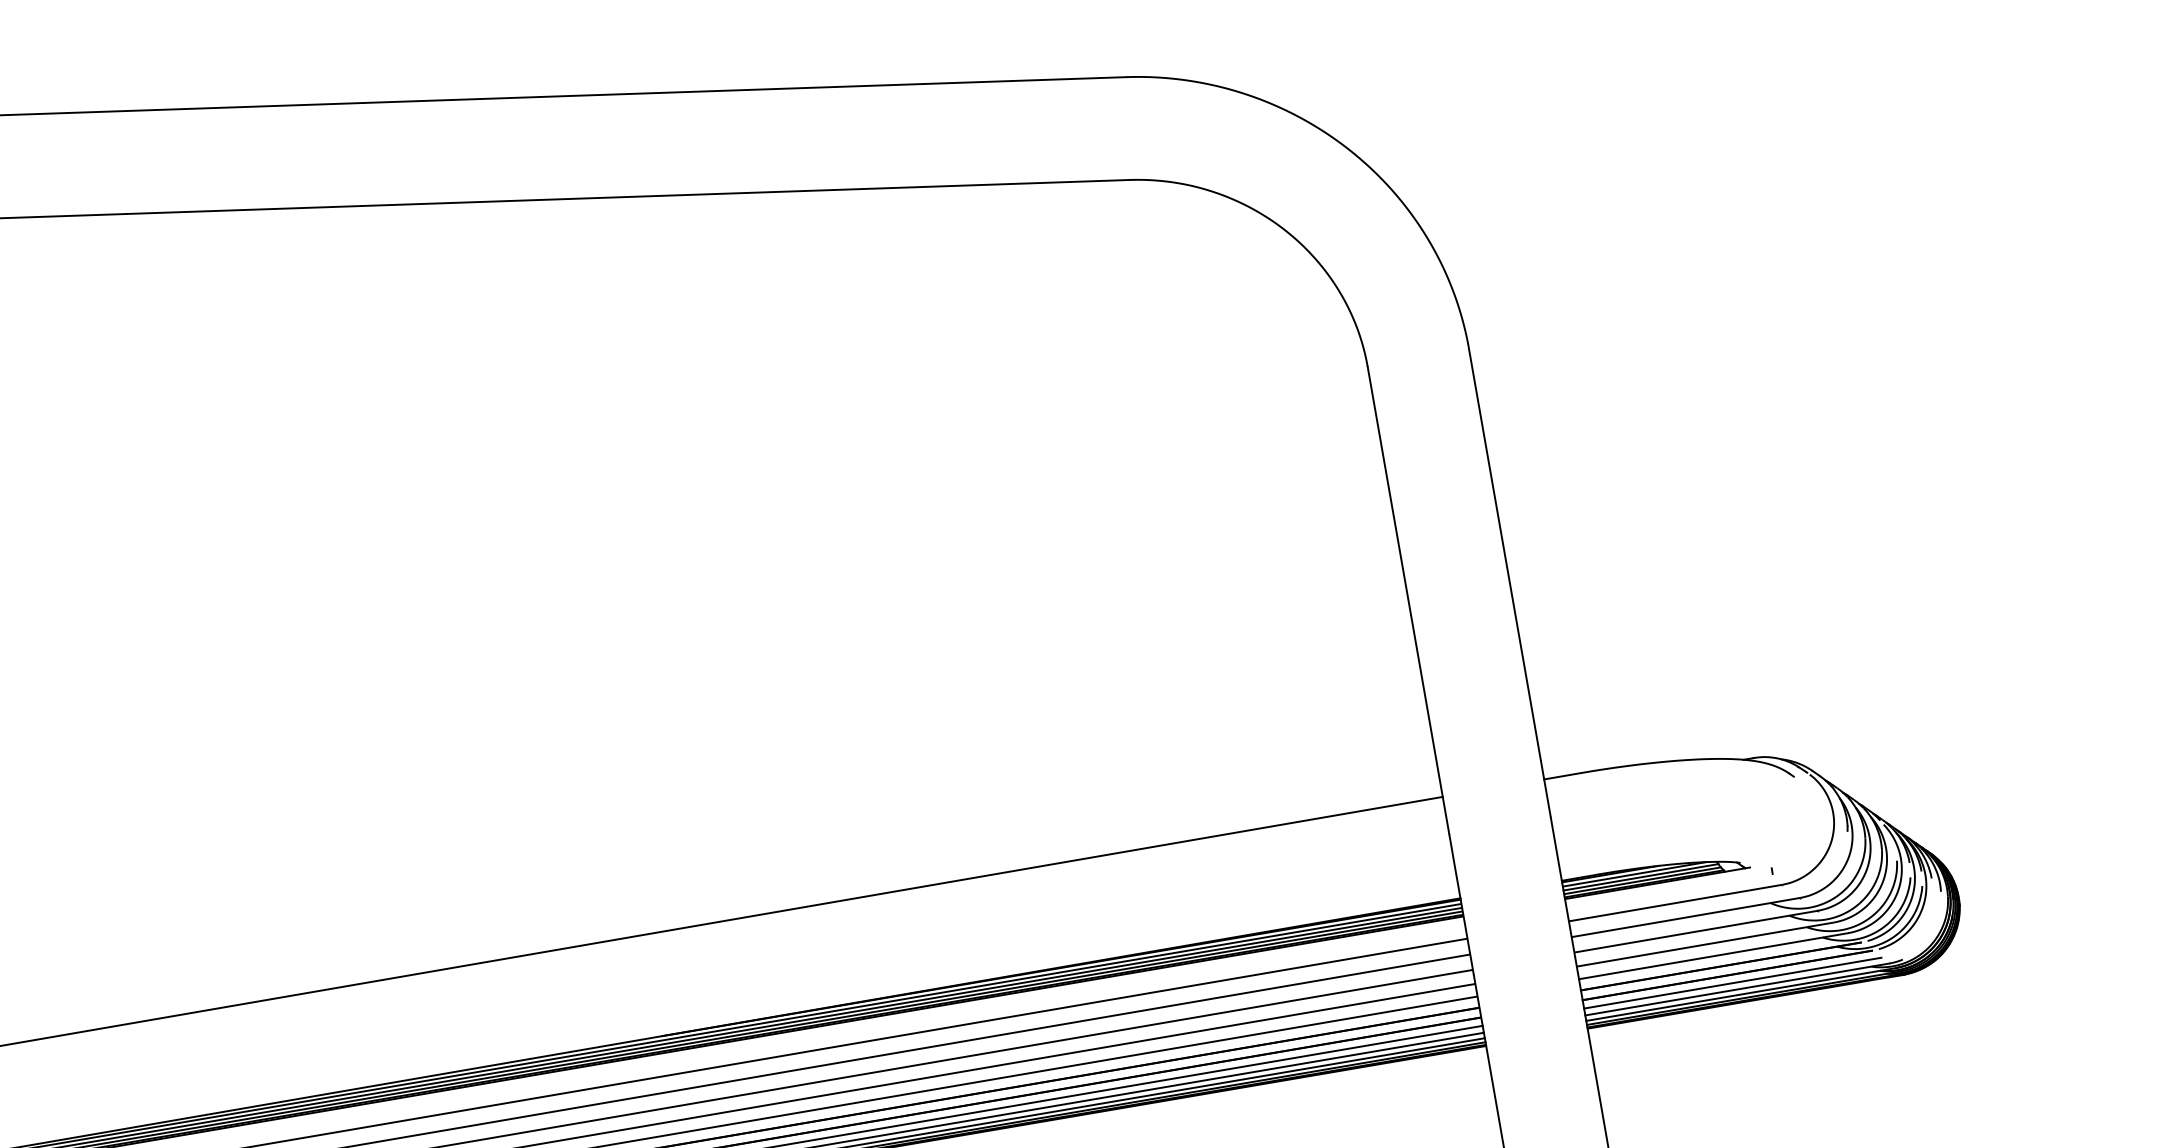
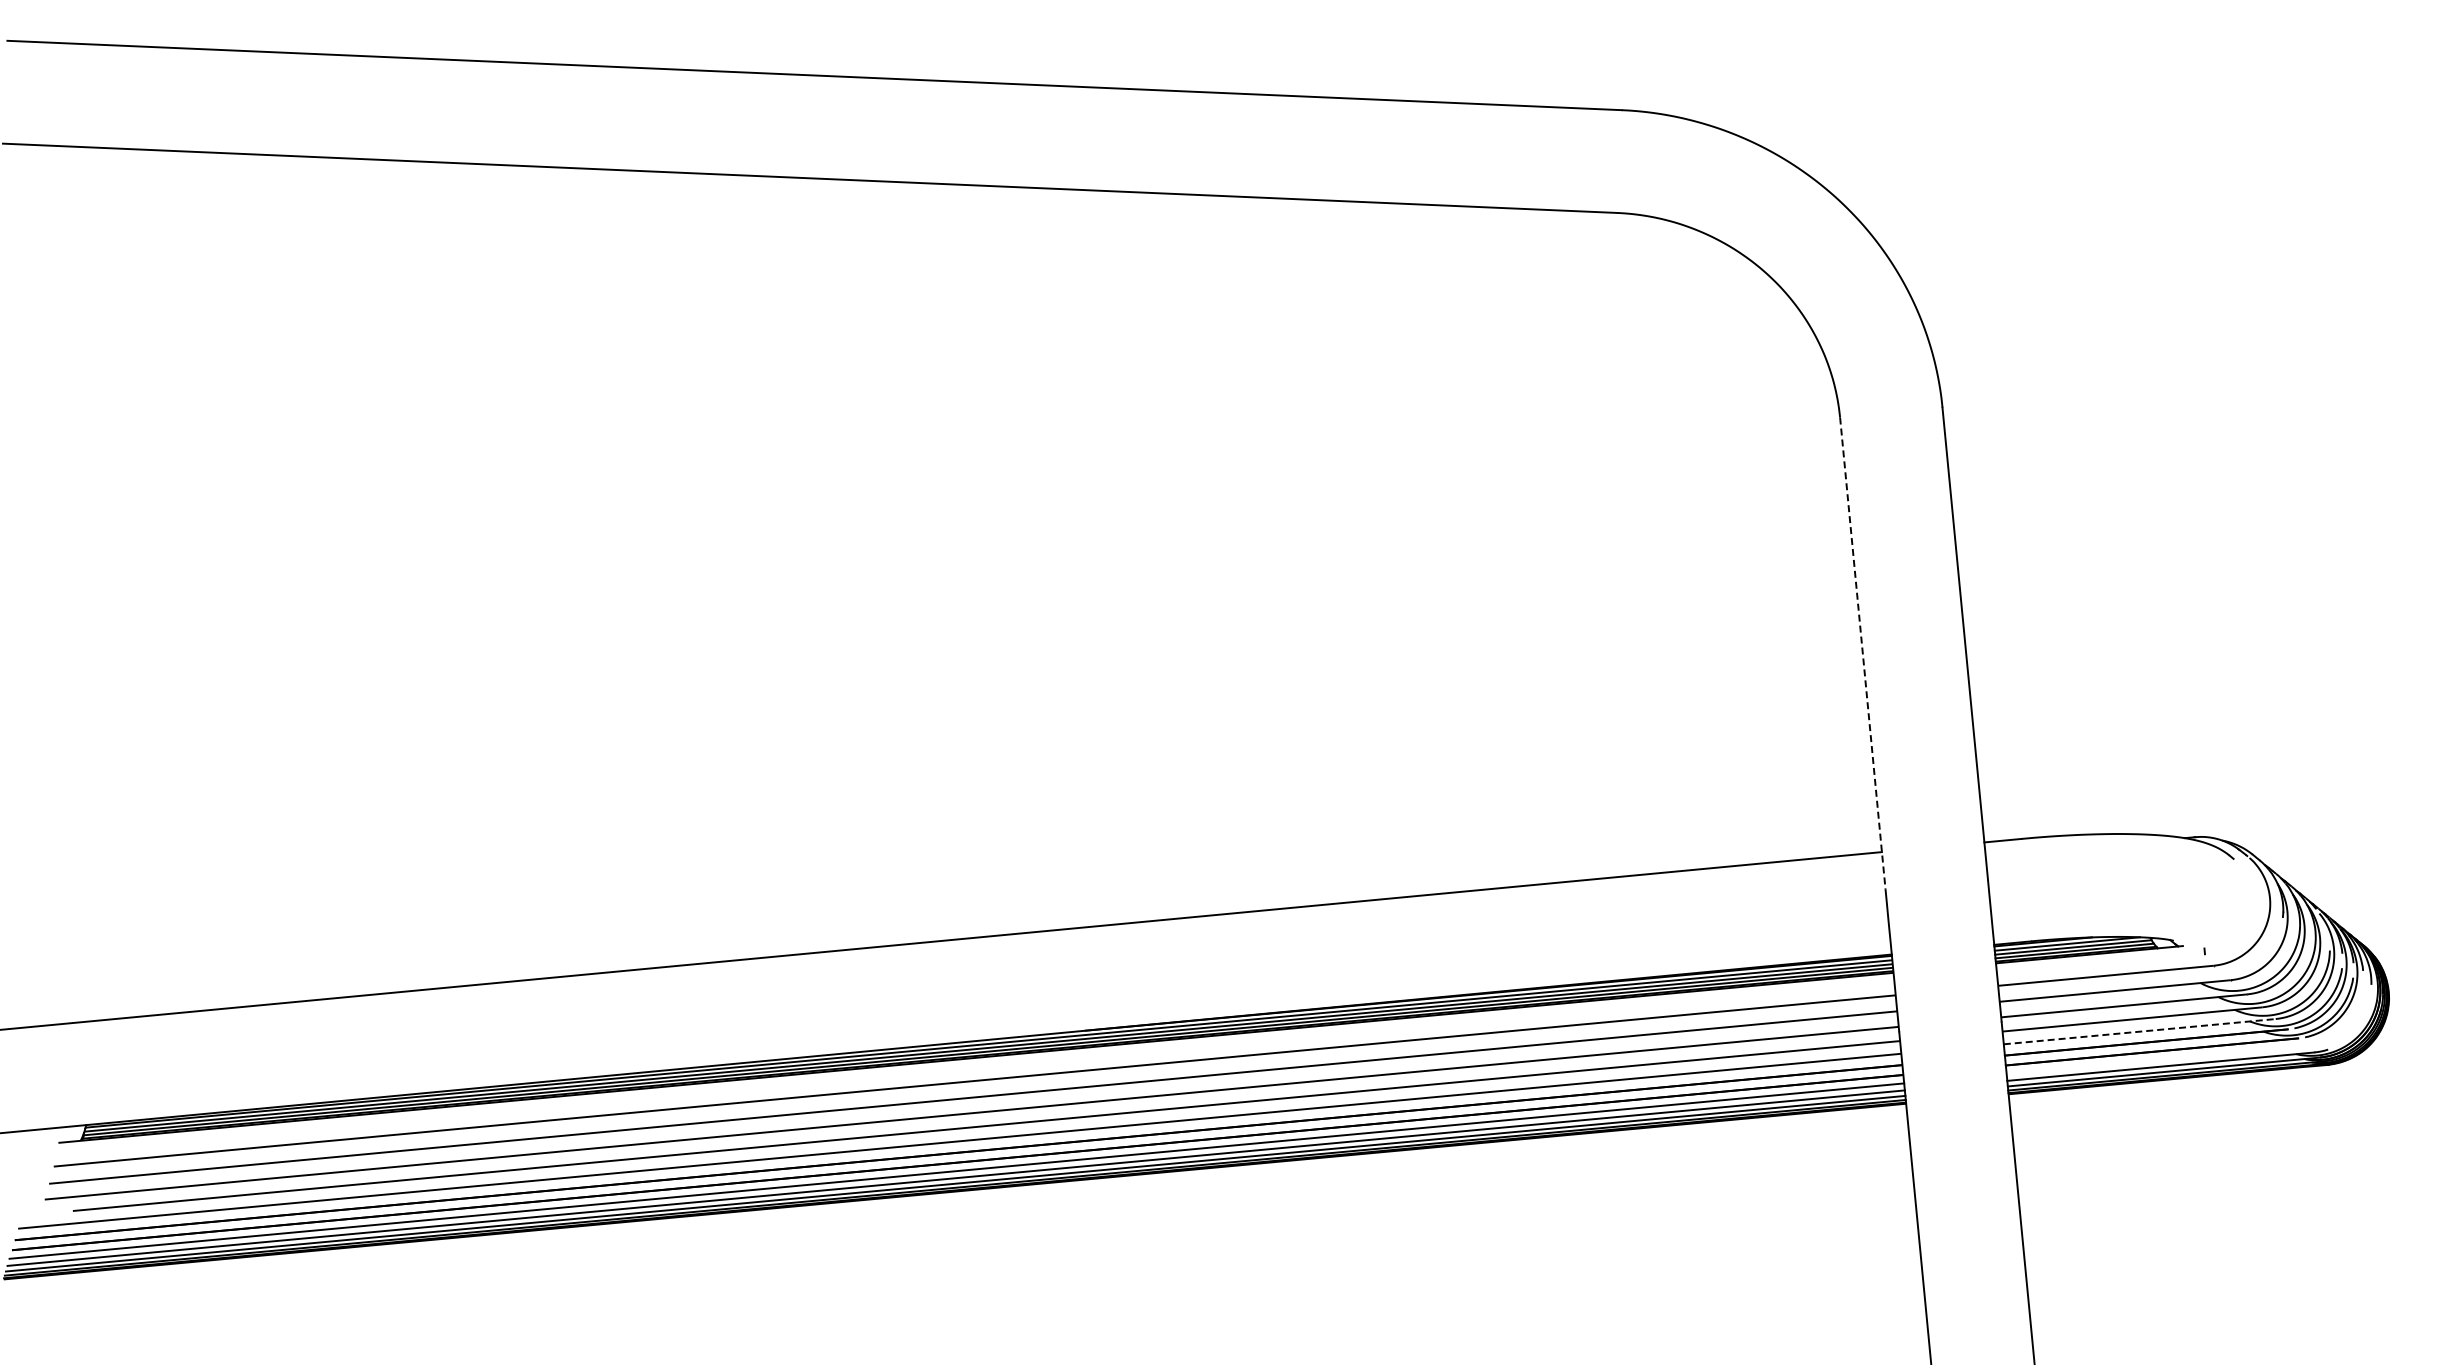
line: (1408, 601) -> (1862, 654), solid -> dashed
line: (1713, 956) -> (2139, 1031), solid -> dashed
line: (1732, 982) -> (2156, 1059), removed

